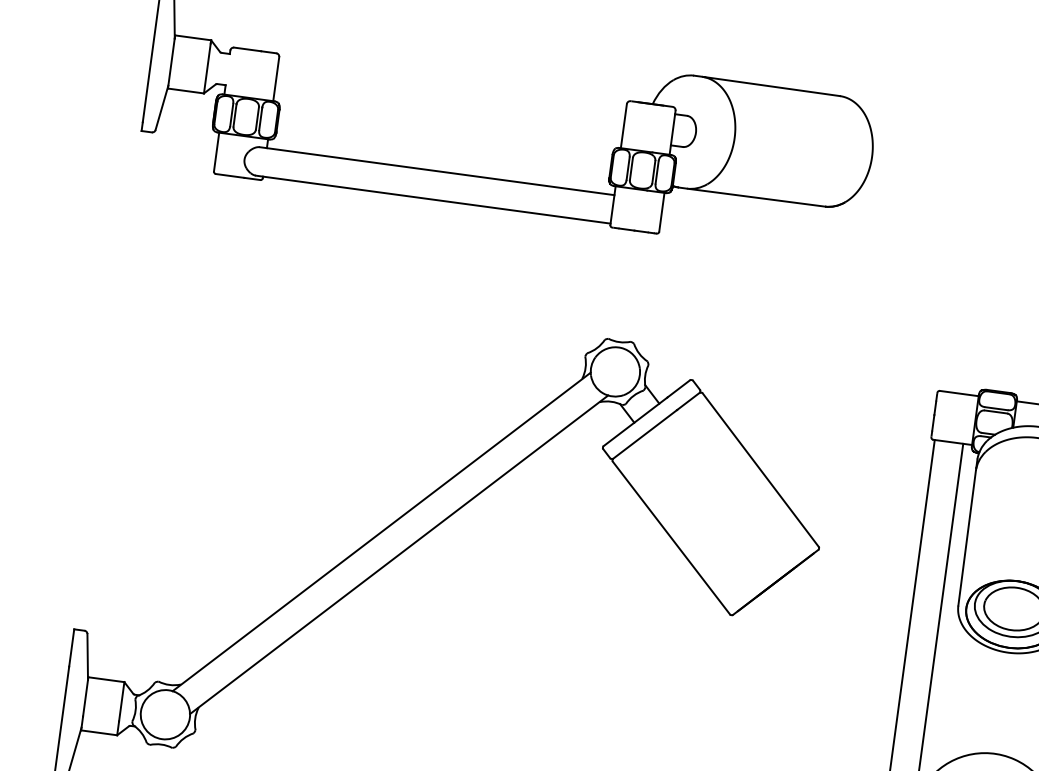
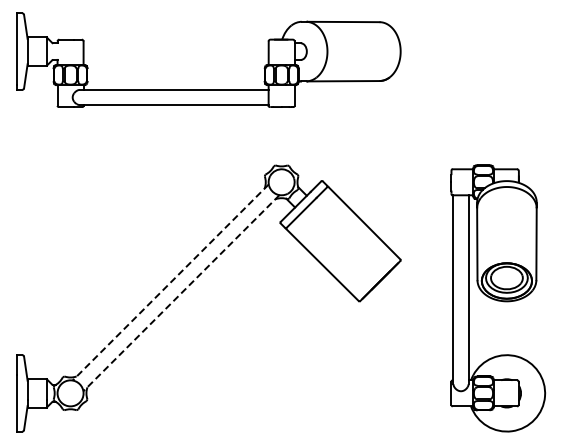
line: (381, 531) -> (170, 282), solid -> dashed
line: (399, 555) -> (181, 293), solid -> dashed

